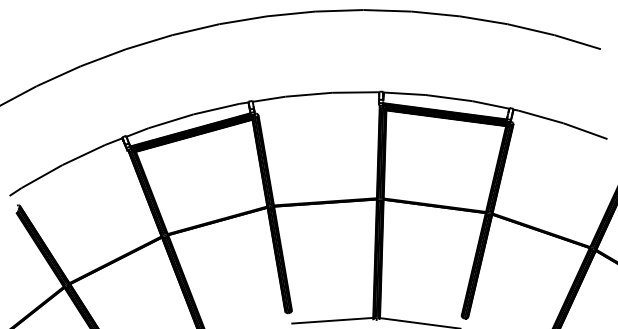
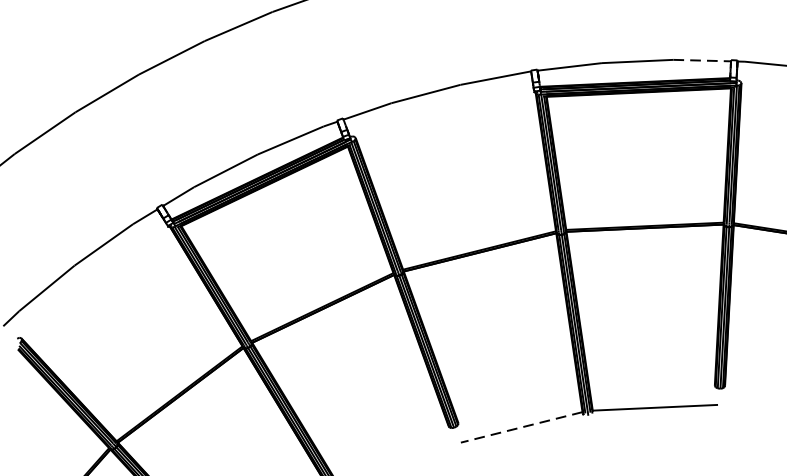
line: (490, 104) -> (701, 60), solid -> dashed
line: (331, 320) -> (520, 427), solid -> dashed

